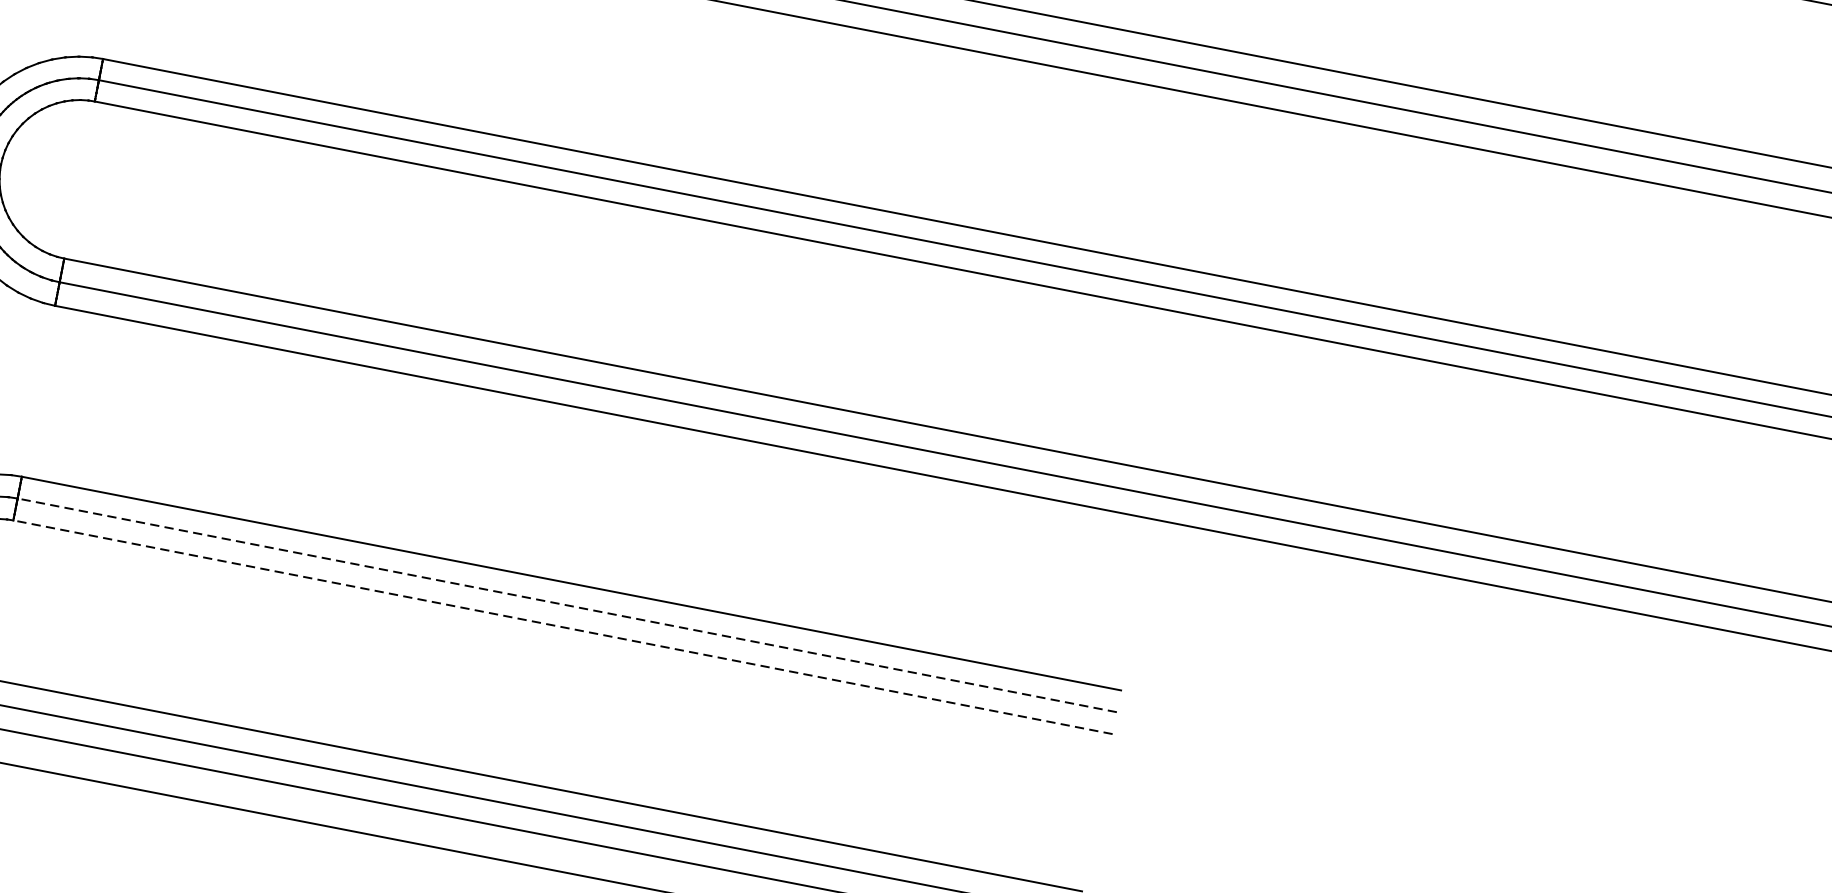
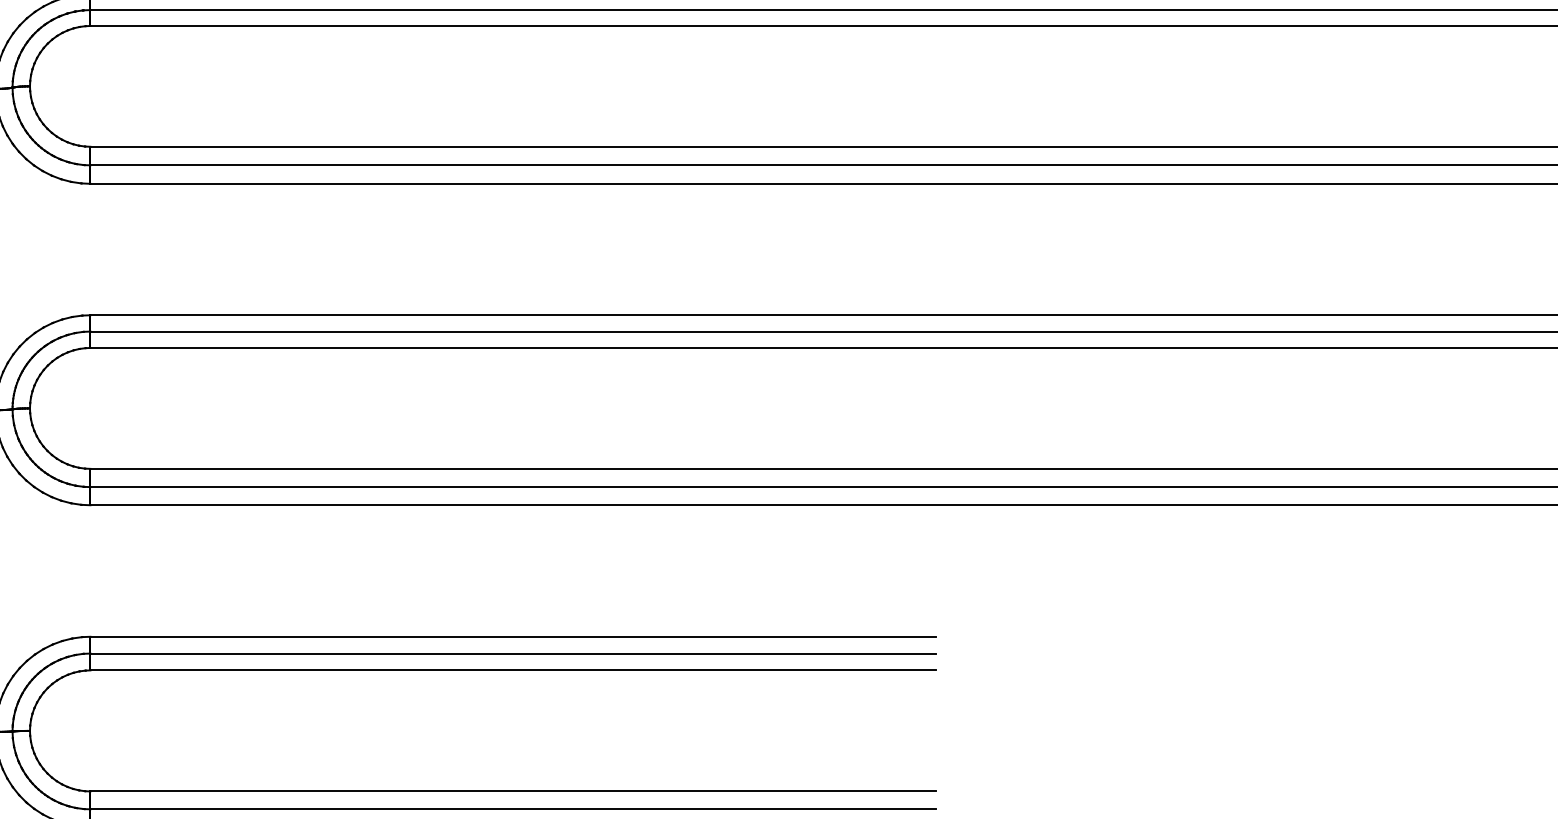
line: (566, 605) -> (512, 653), dashed -> solid
line: (561, 627) -> (512, 670), dashed -> solid

